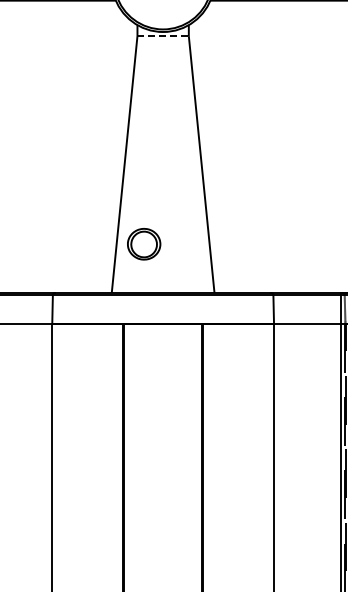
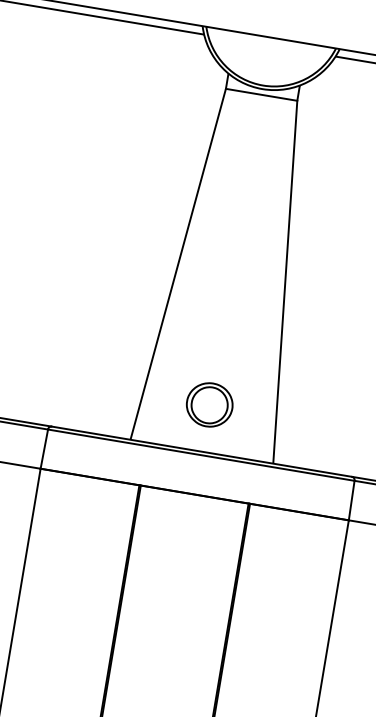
line: (163, 36) -> (262, 95), dashed -> solid
part: (144, 244) -> (210, 405), moved

